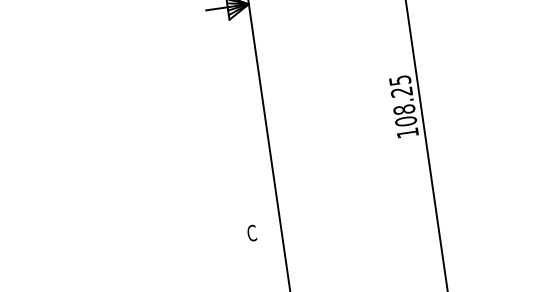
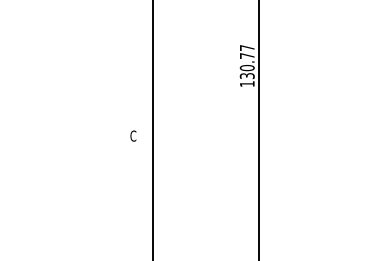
text: (402, 101) -> (246, 62), 108.25 -> 130.77

